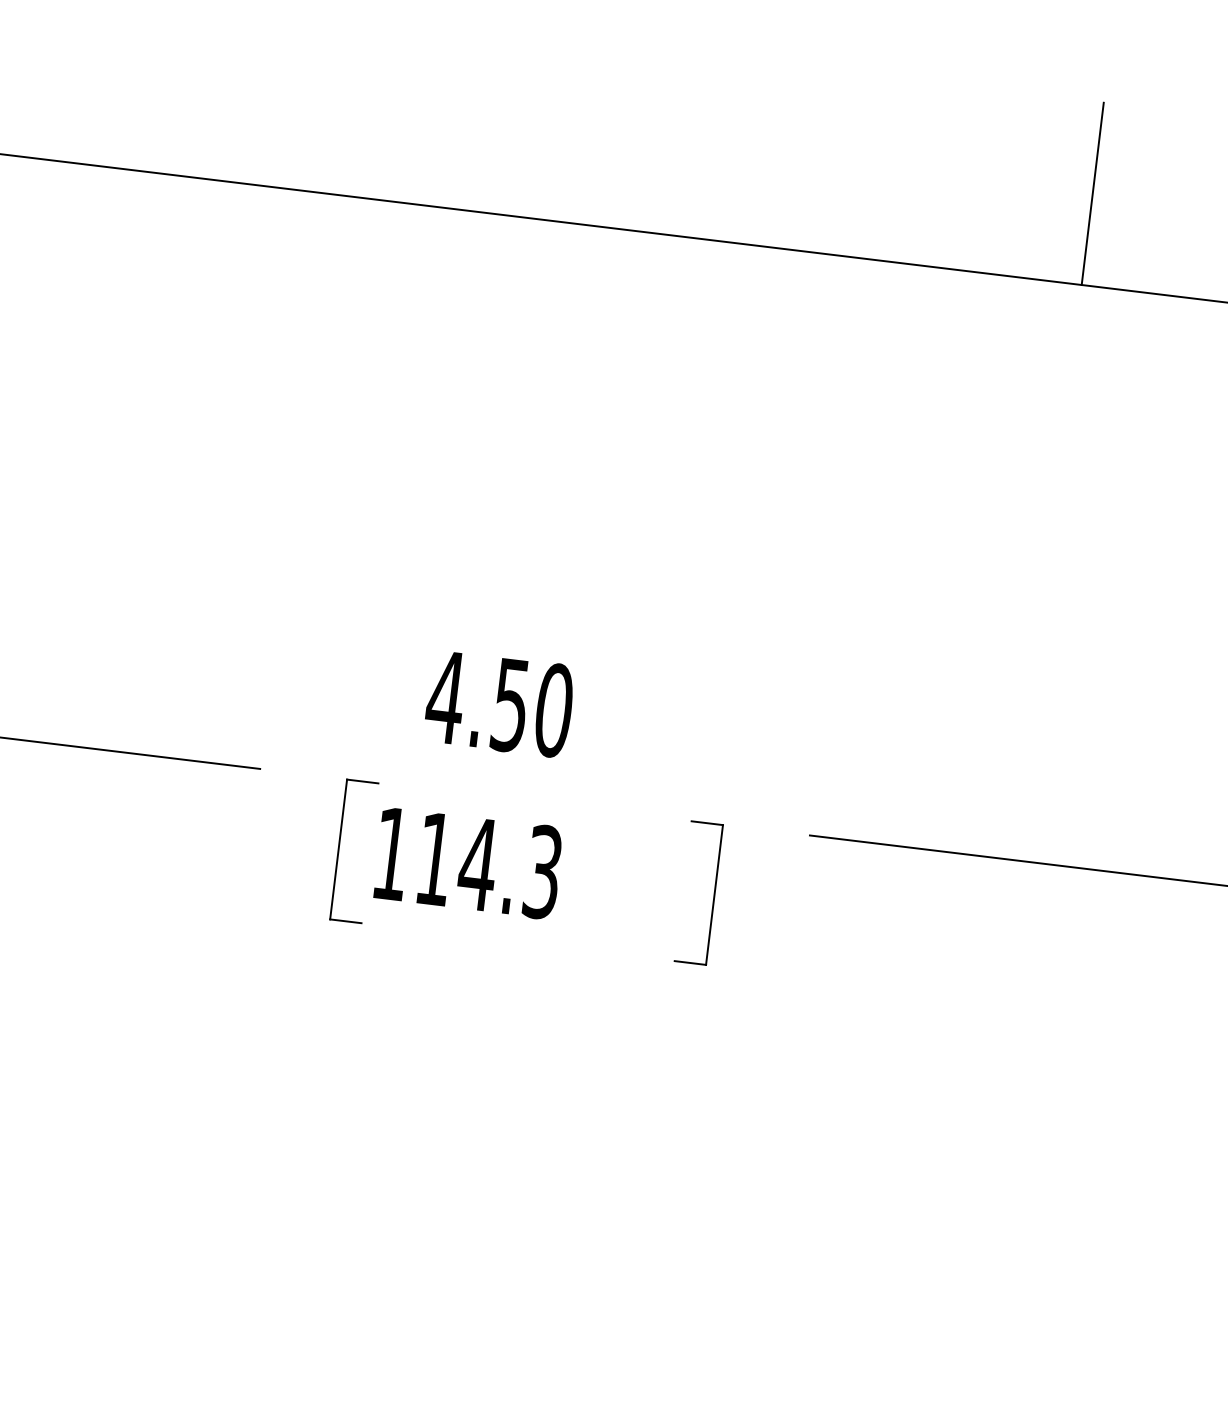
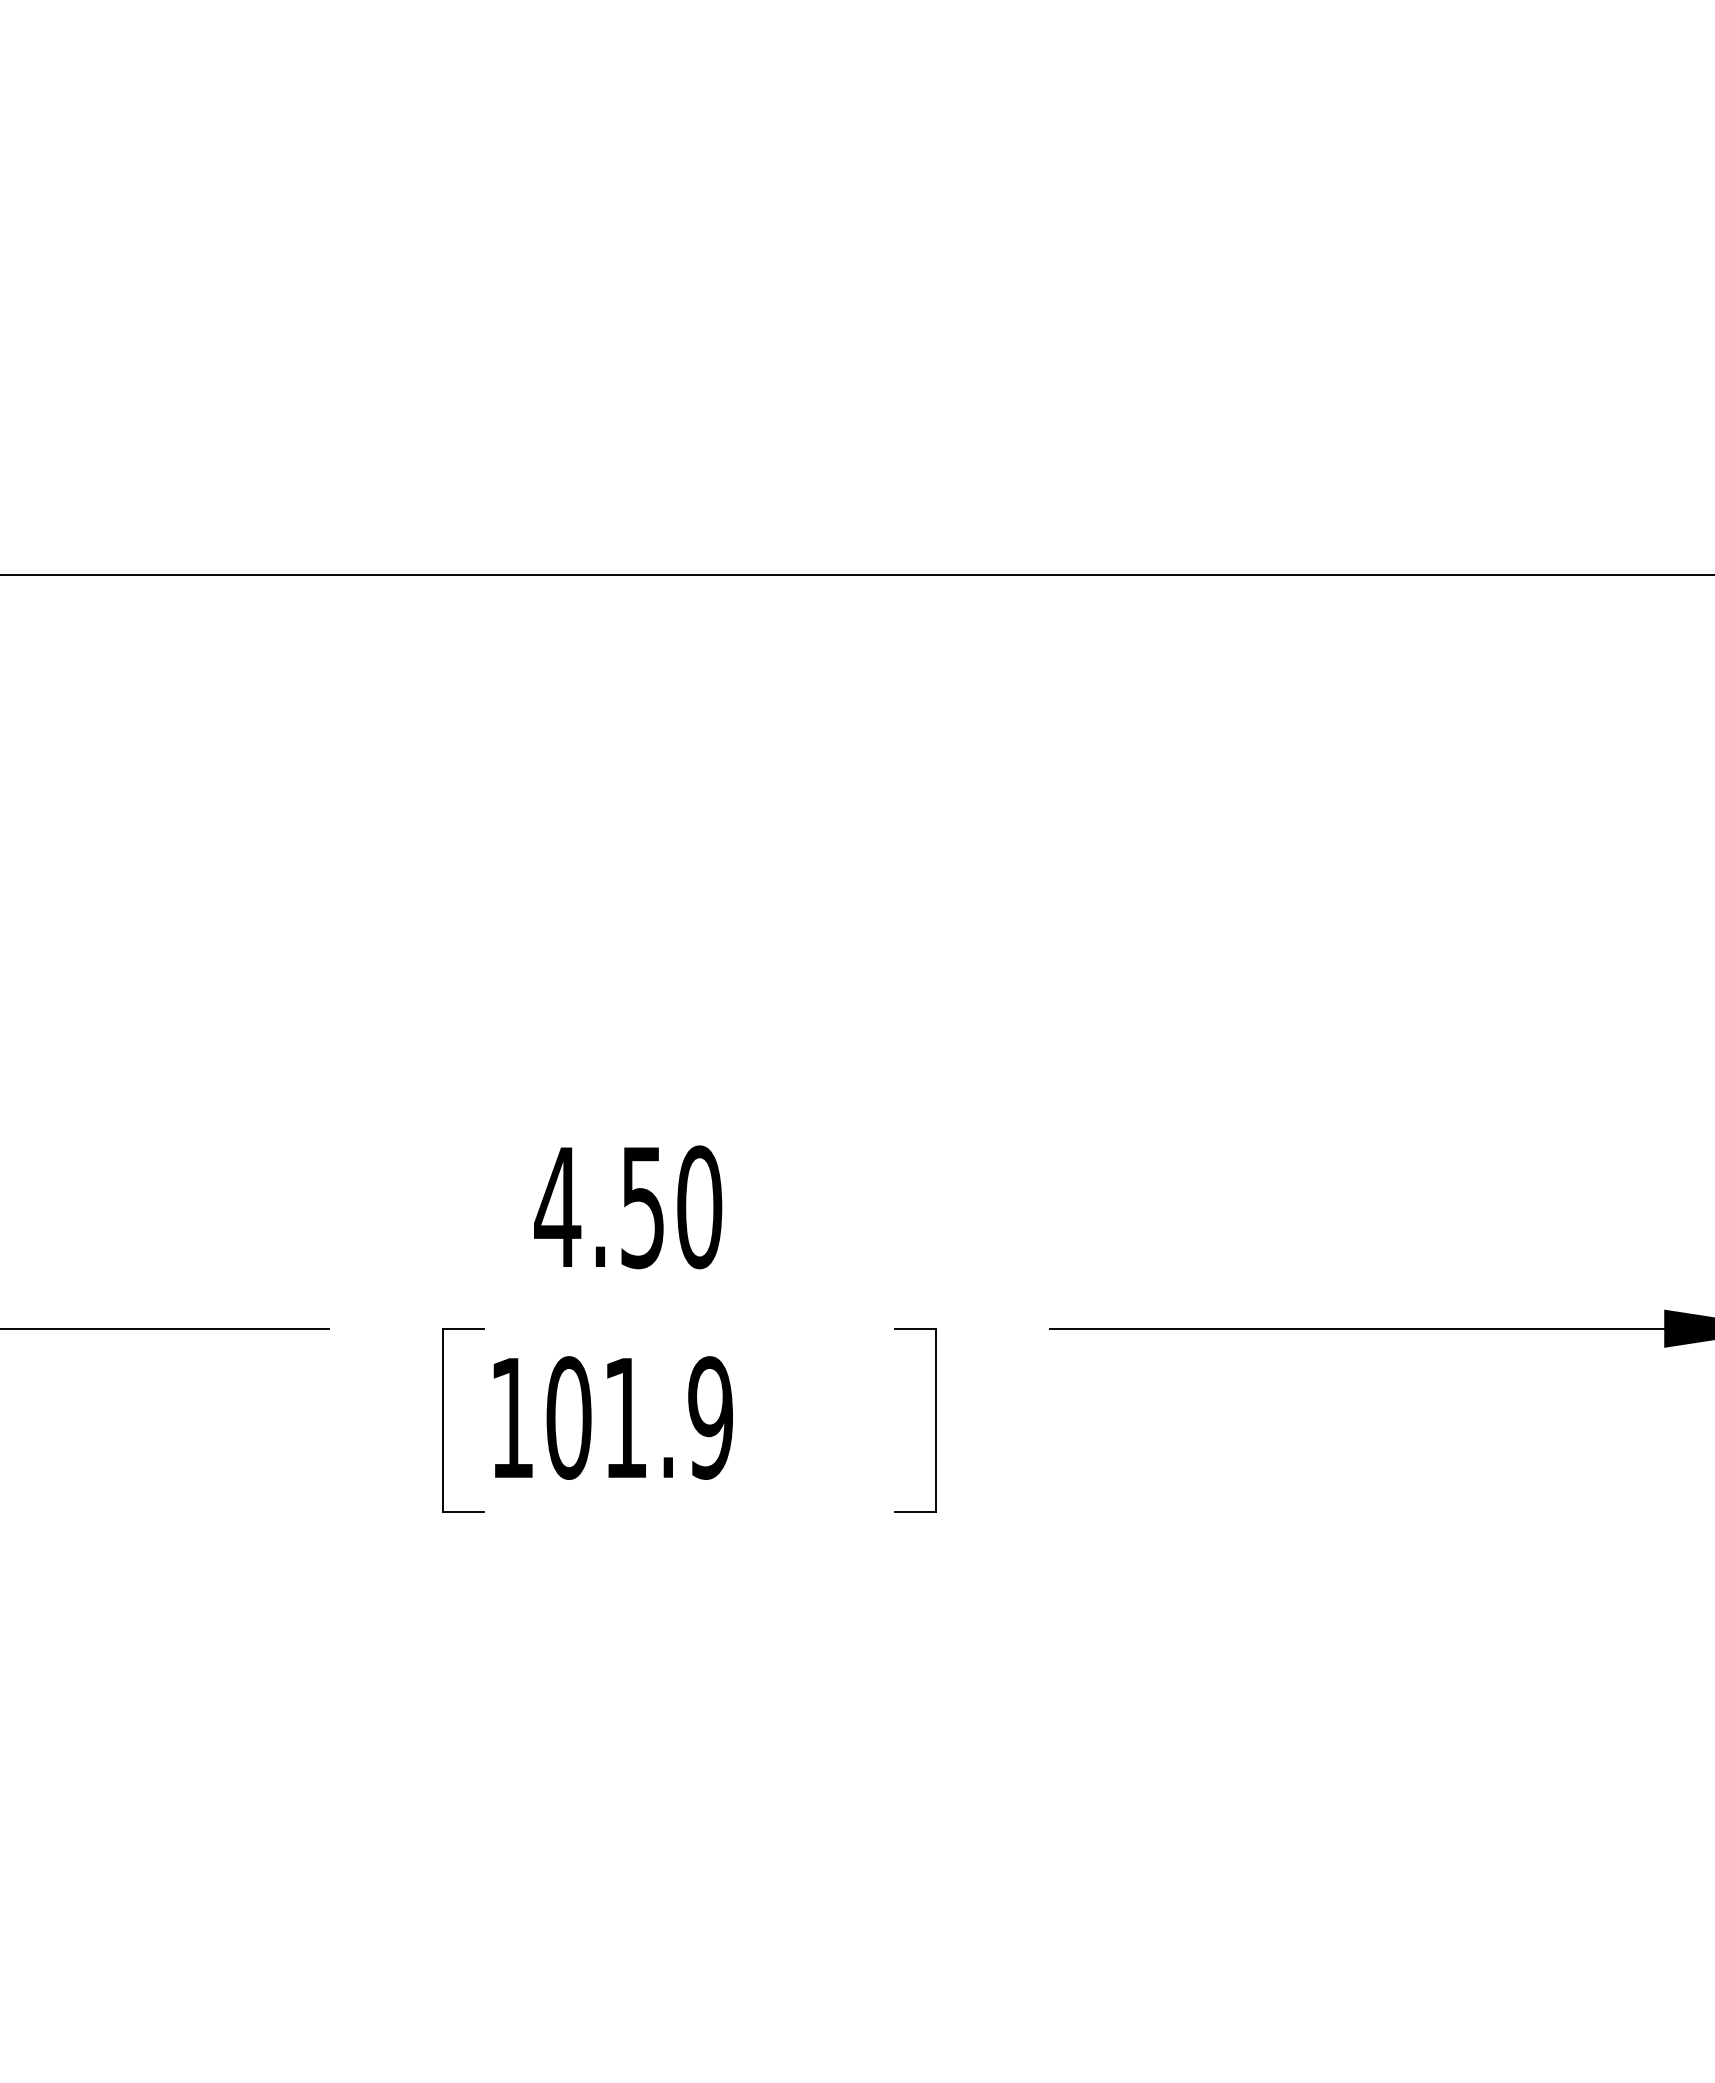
line: (1092, 193) -> (1314, 455), removed
text: (488, 865) -> (639, 1417), 114.3 -> 101.9

